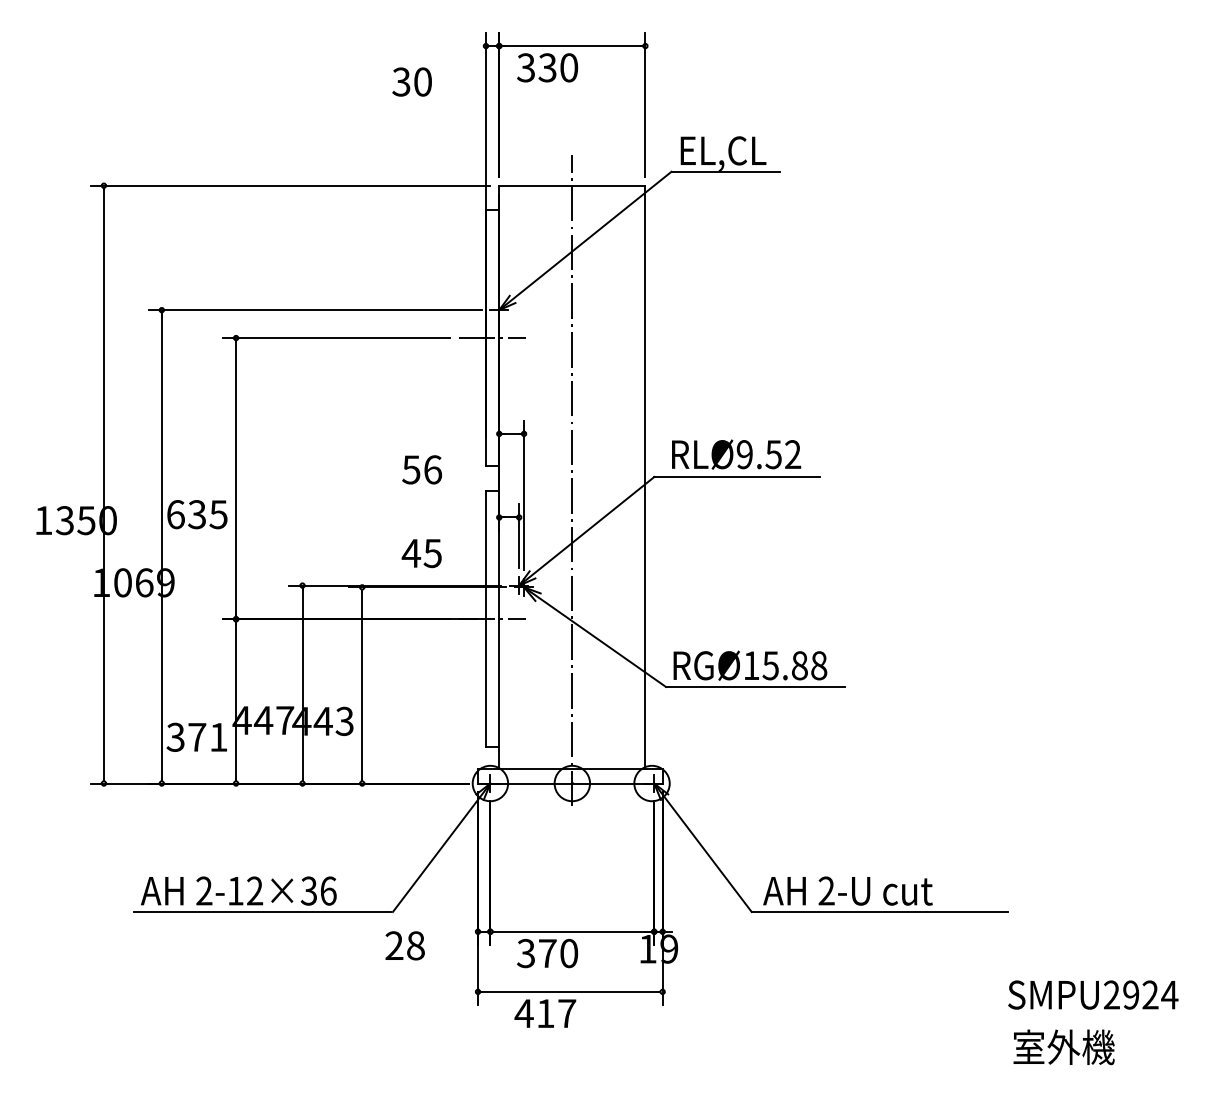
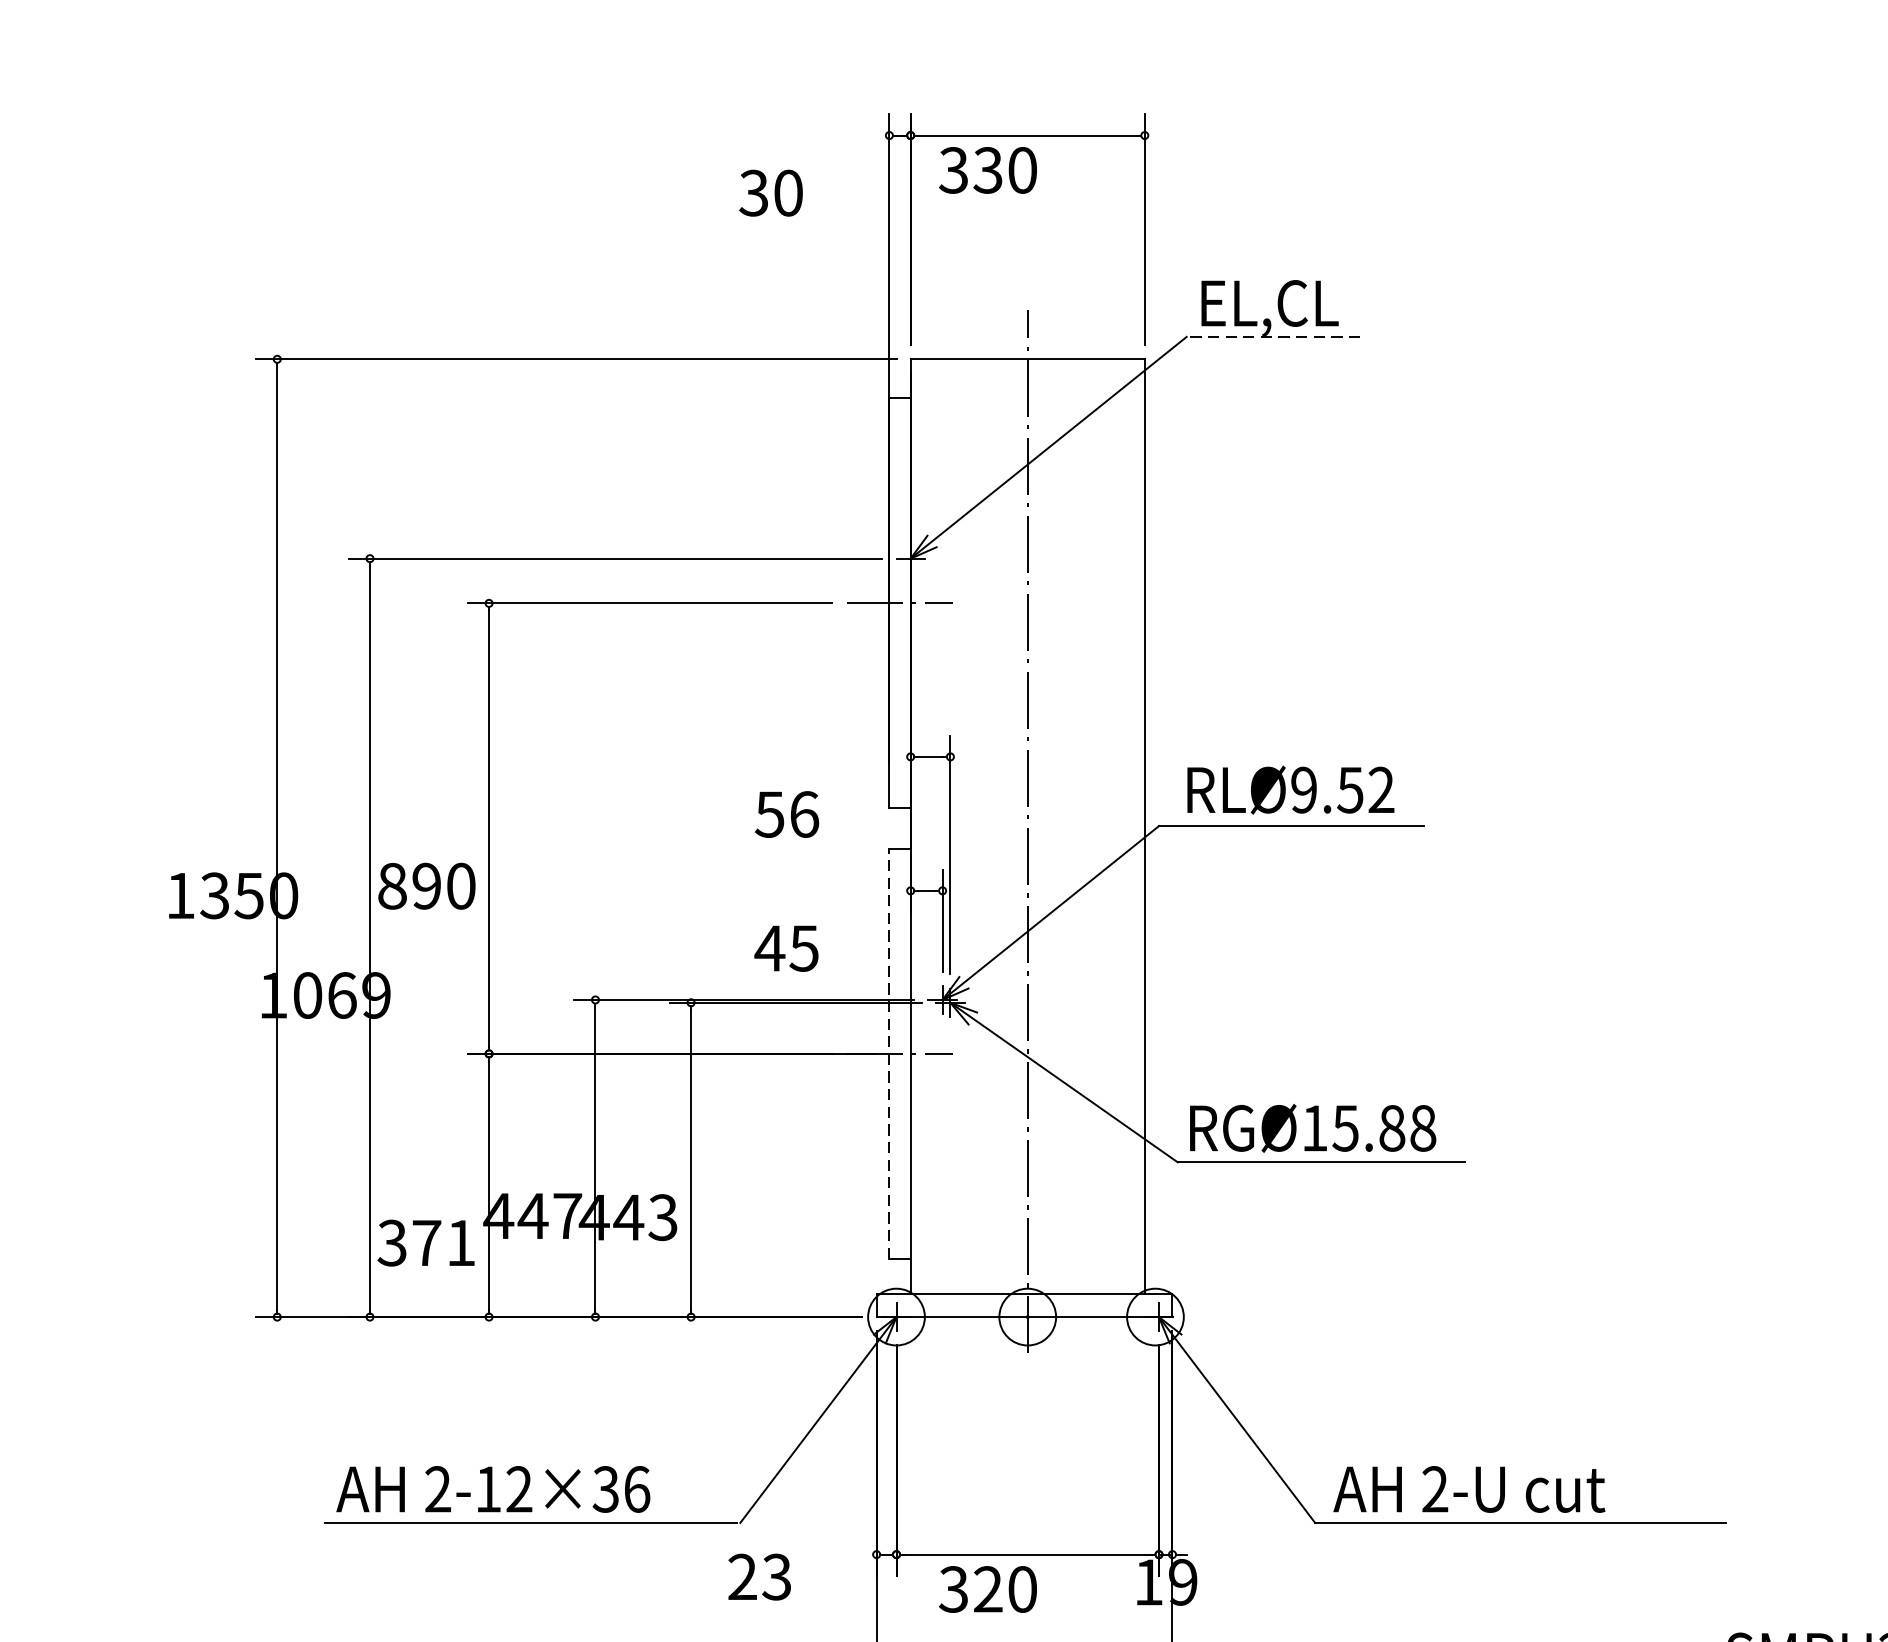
line: (725, 171) -> (1273, 336), solid -> dashed
text: (197, 514) -> (427, 886), 635 -> 890
line: (485, 619) -> (888, 1054), solid -> dashed
text: (415, 945) -> (776, 1576), 28 -> 23
text: (547, 953) -> (987, 1589), 370 -> 320

